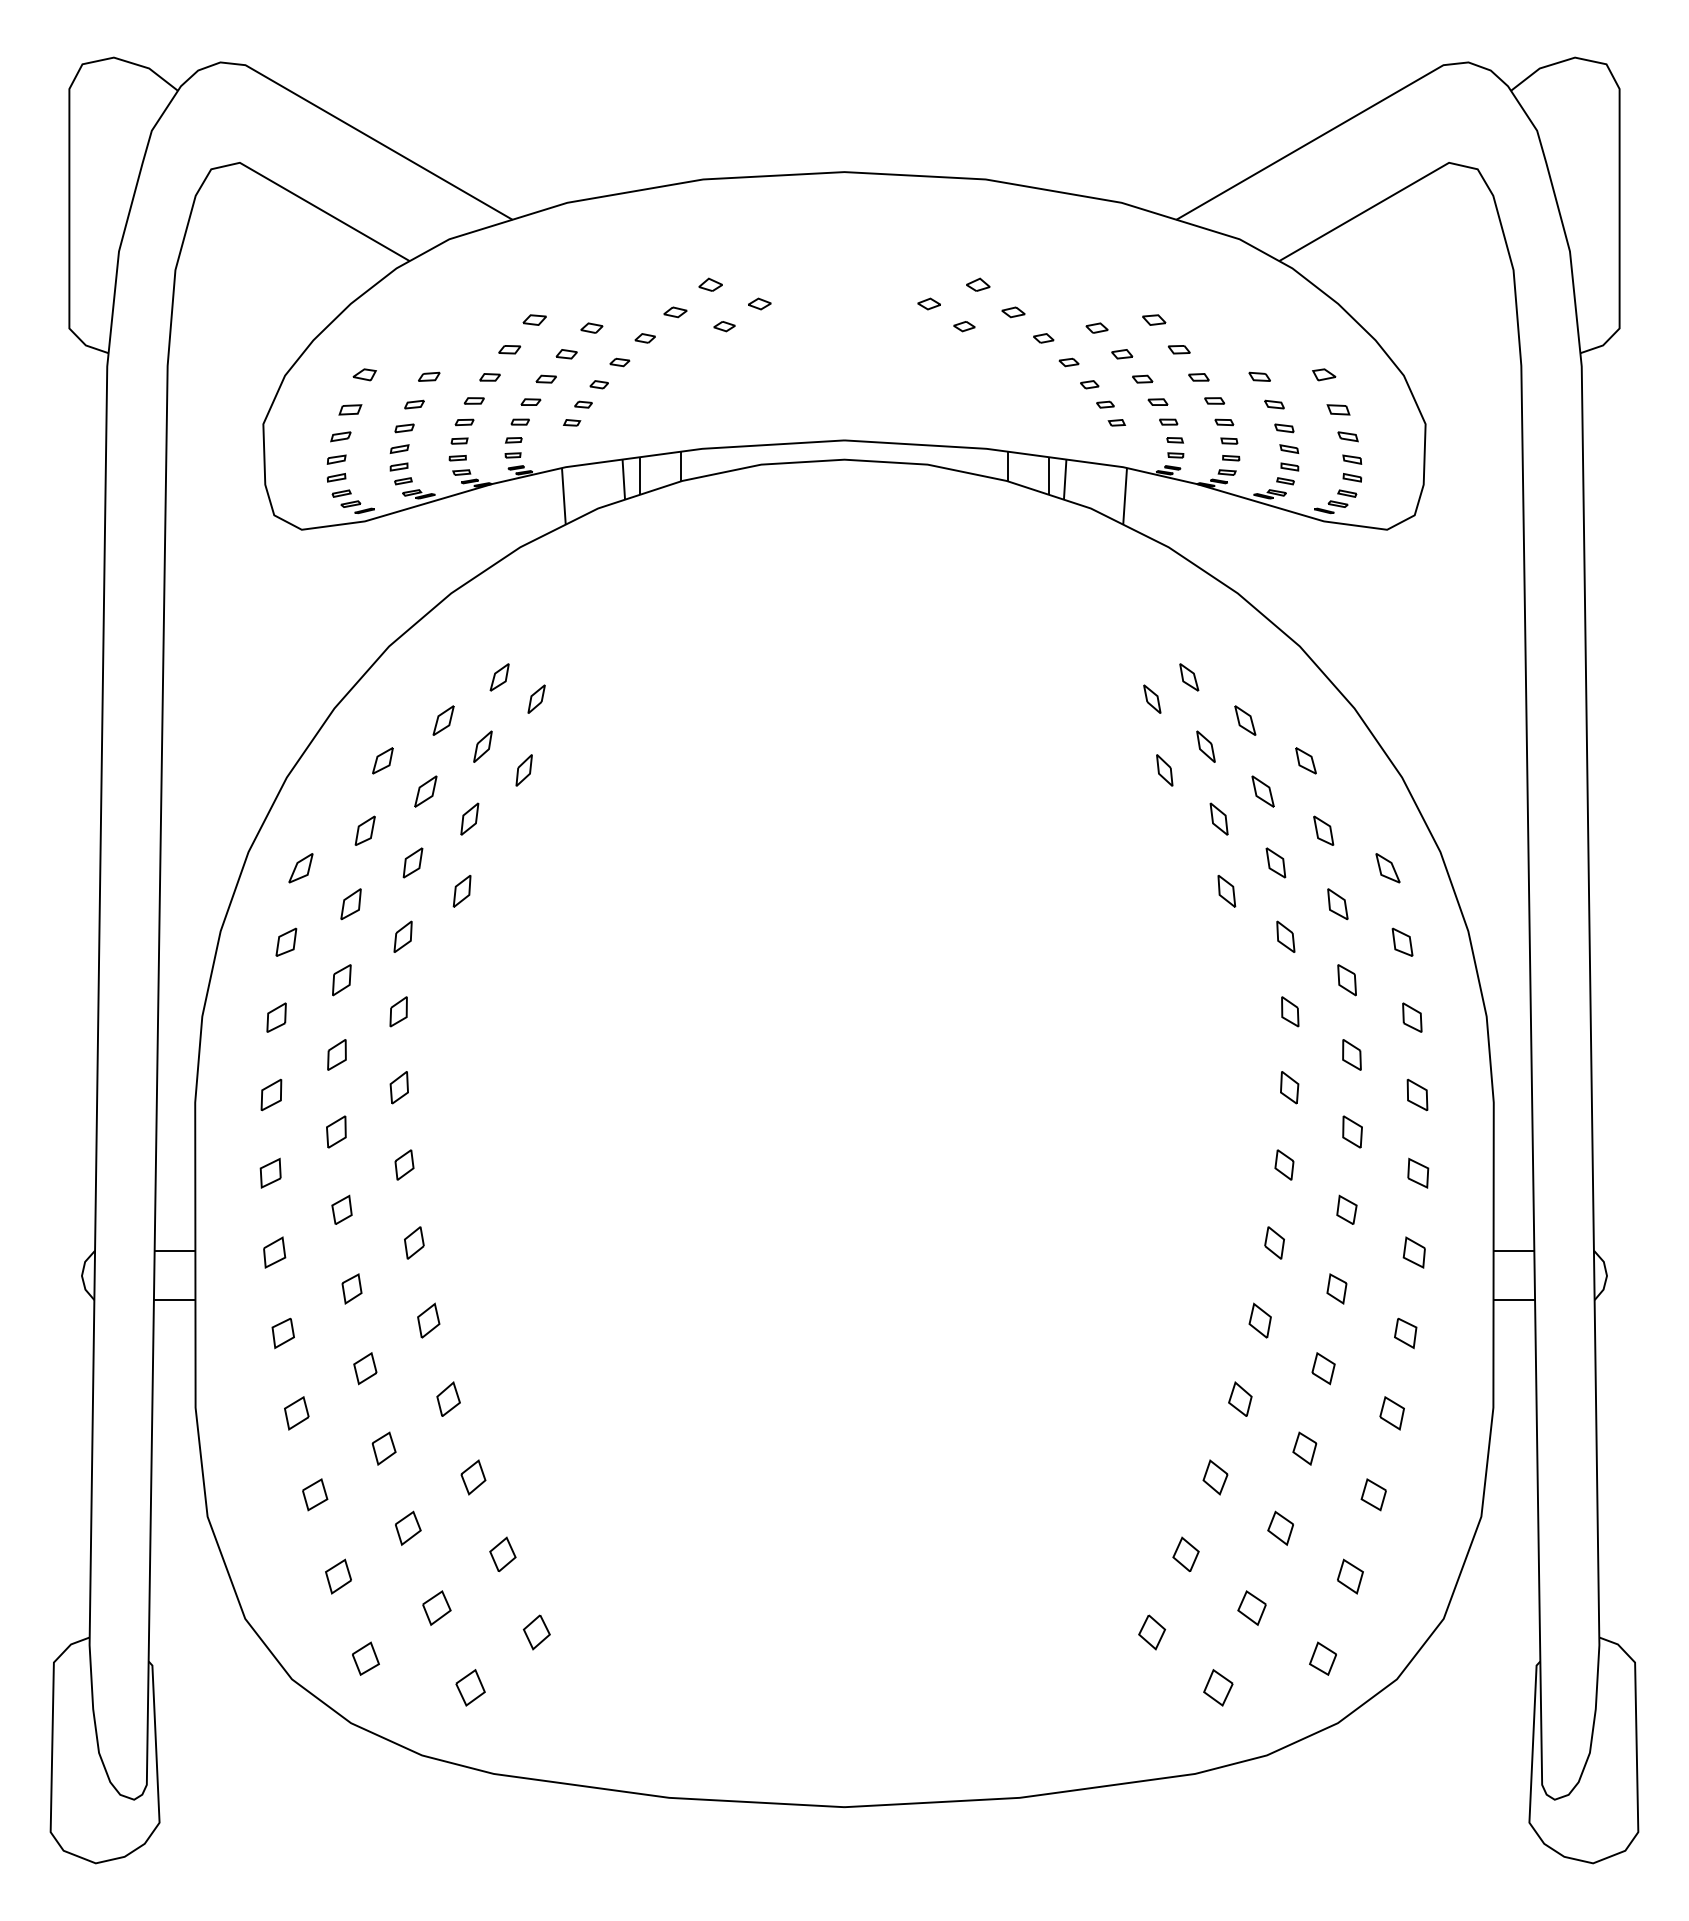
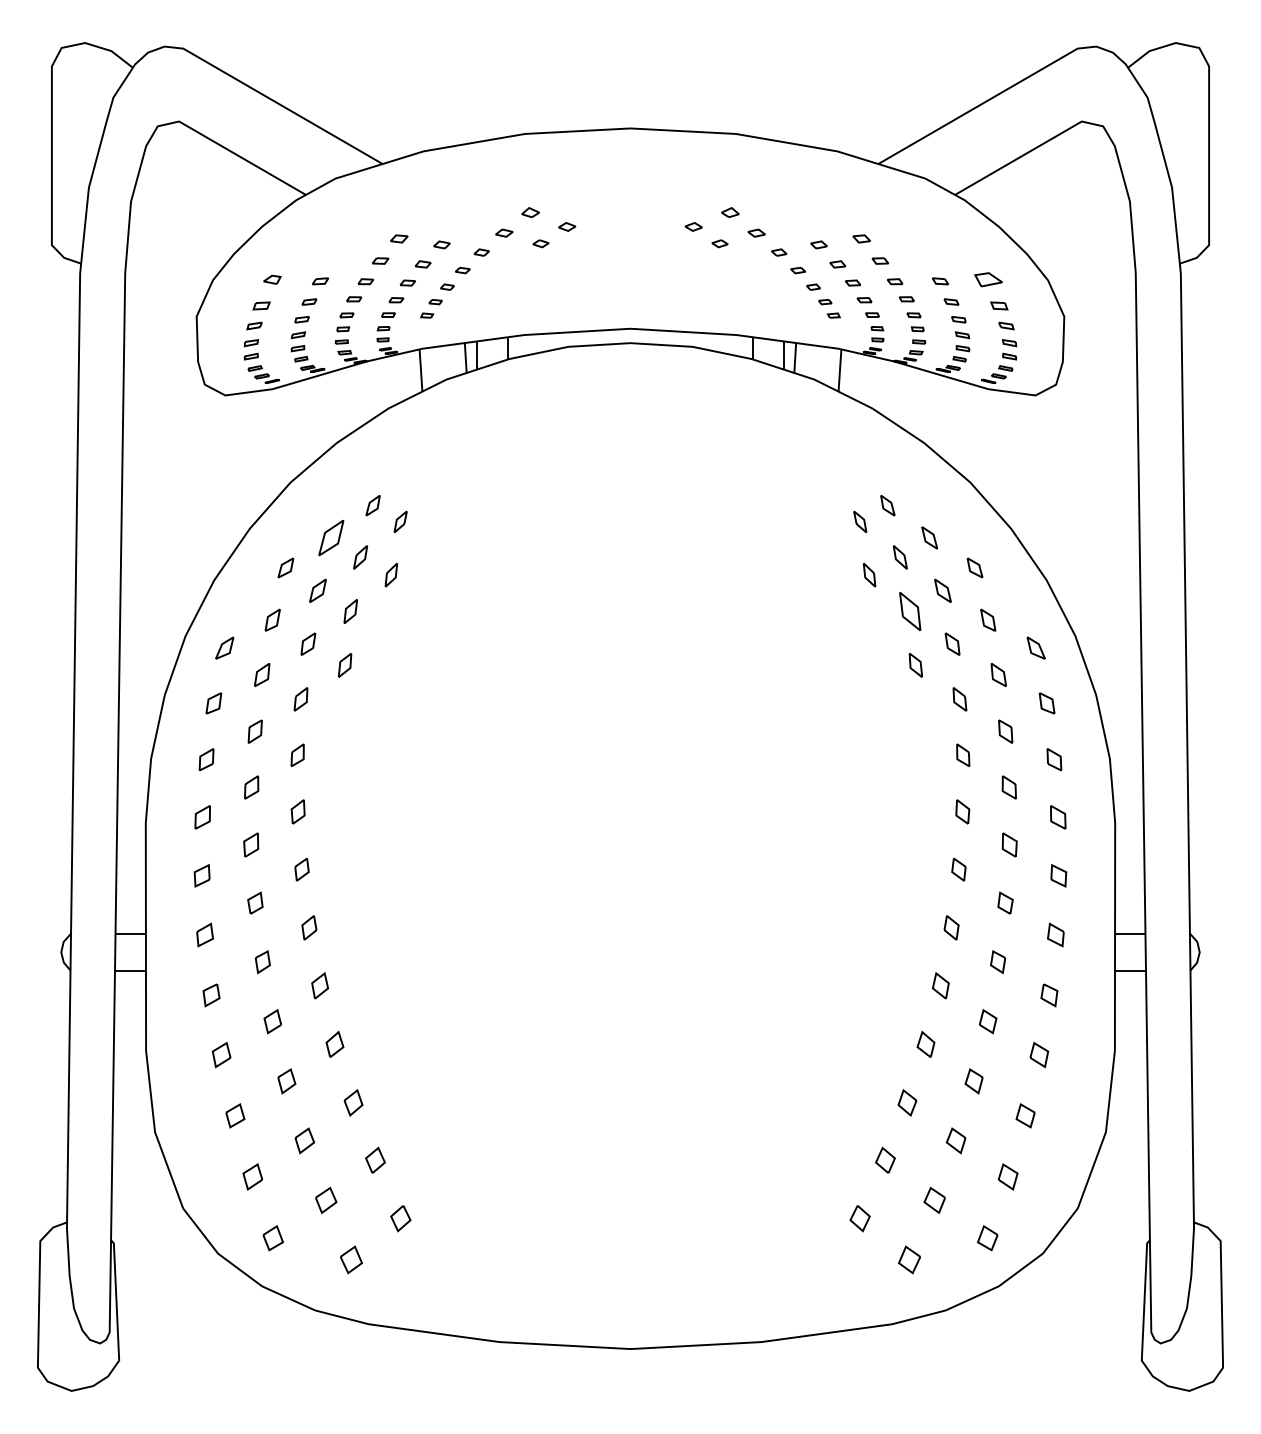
part: (1324, 374) -> (988, 279), size x1.6
part: (443, 720) -> (331, 537), size x1.6
part: (1218, 818) -> (909, 610), size x1.6

